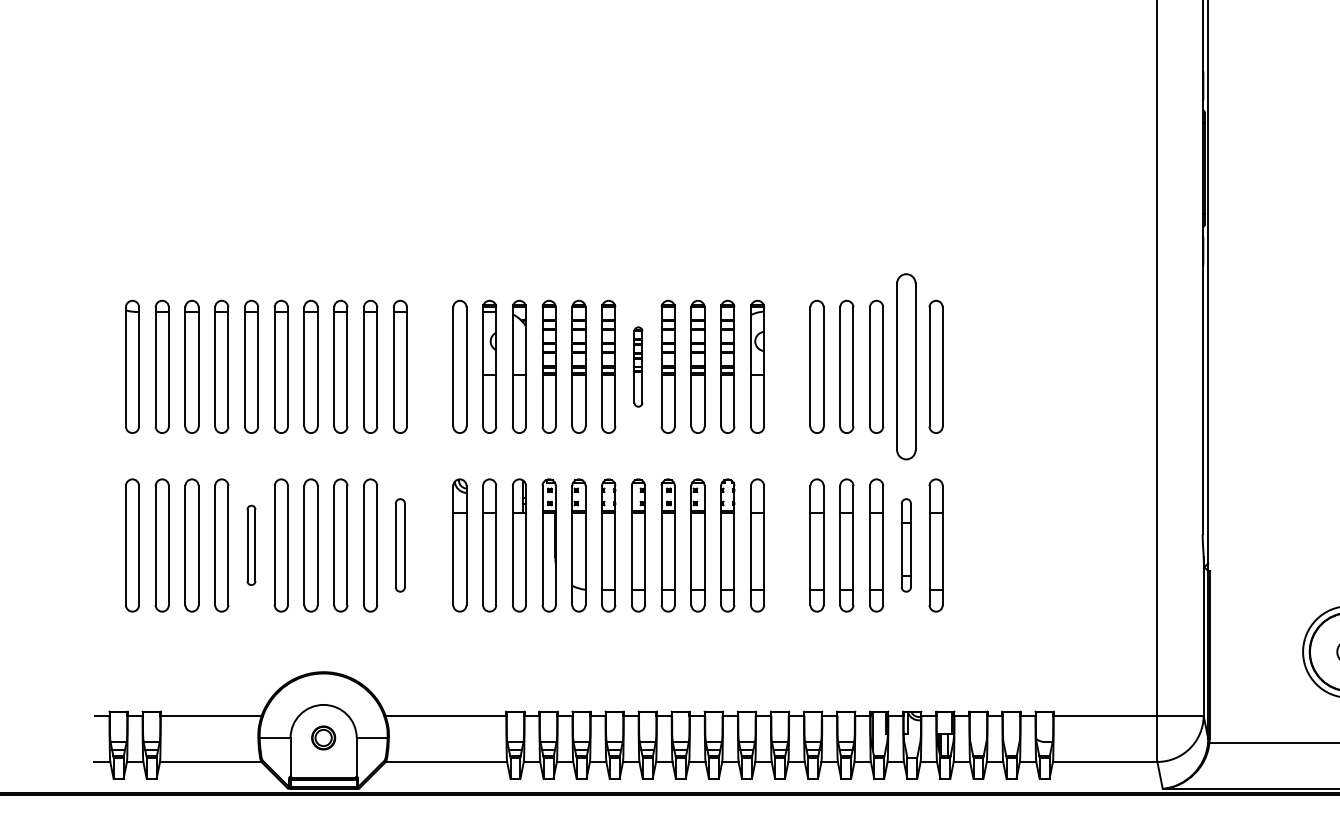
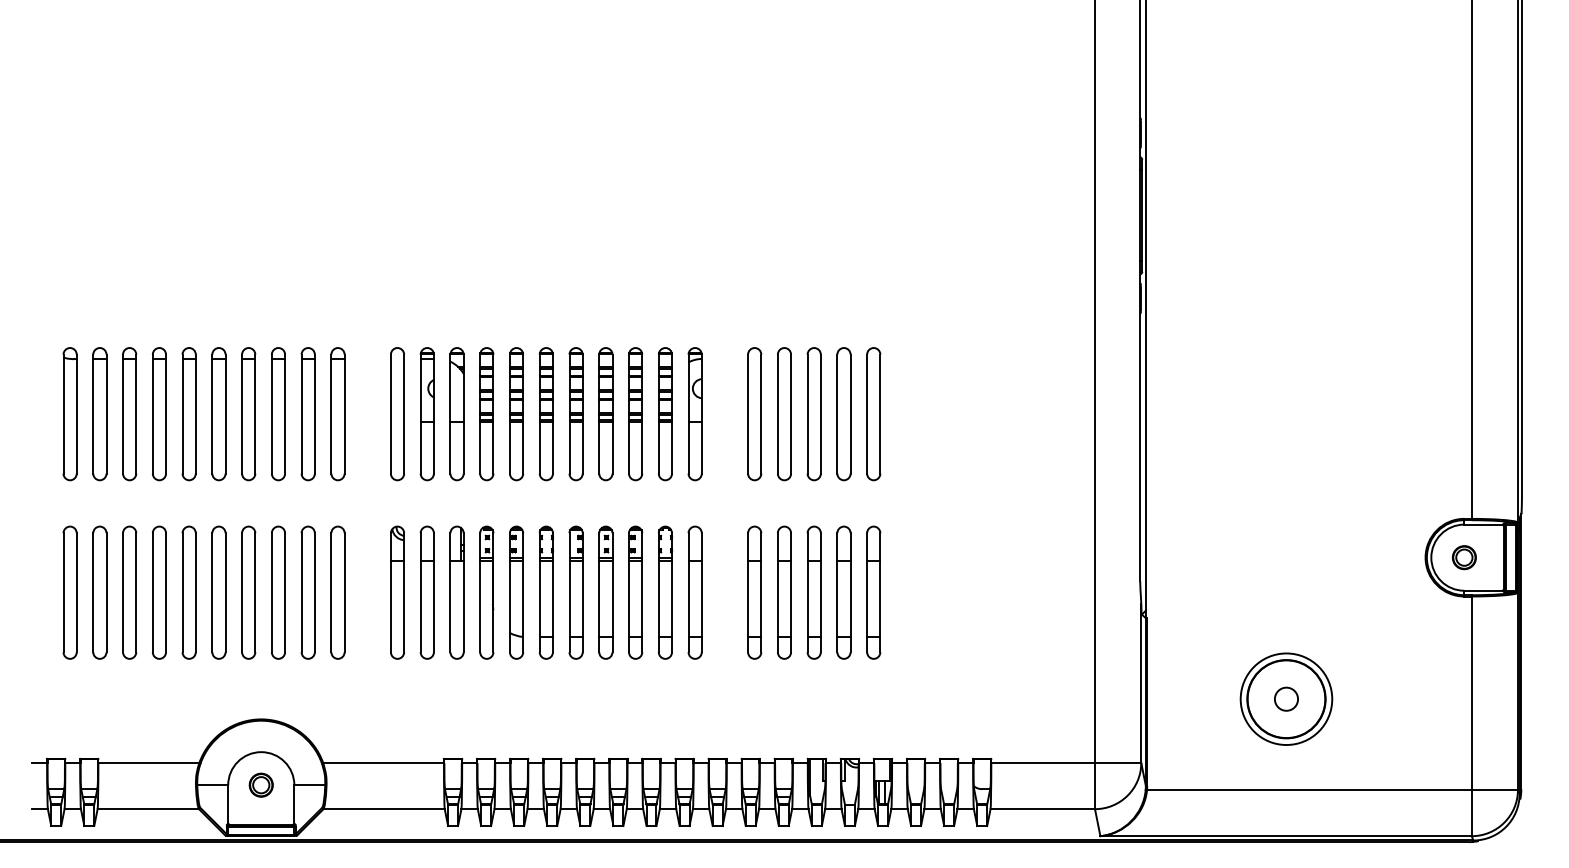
part: (637, 367) -> (575, 414), size x1.67
part: (905, 367) -> (843, 414), size x0.71
part: (250, 545) -> (188, 592), size x1.67
part: (399, 545) -> (337, 592), size x1.43
part: (905, 545) -> (843, 592), size x1.43

